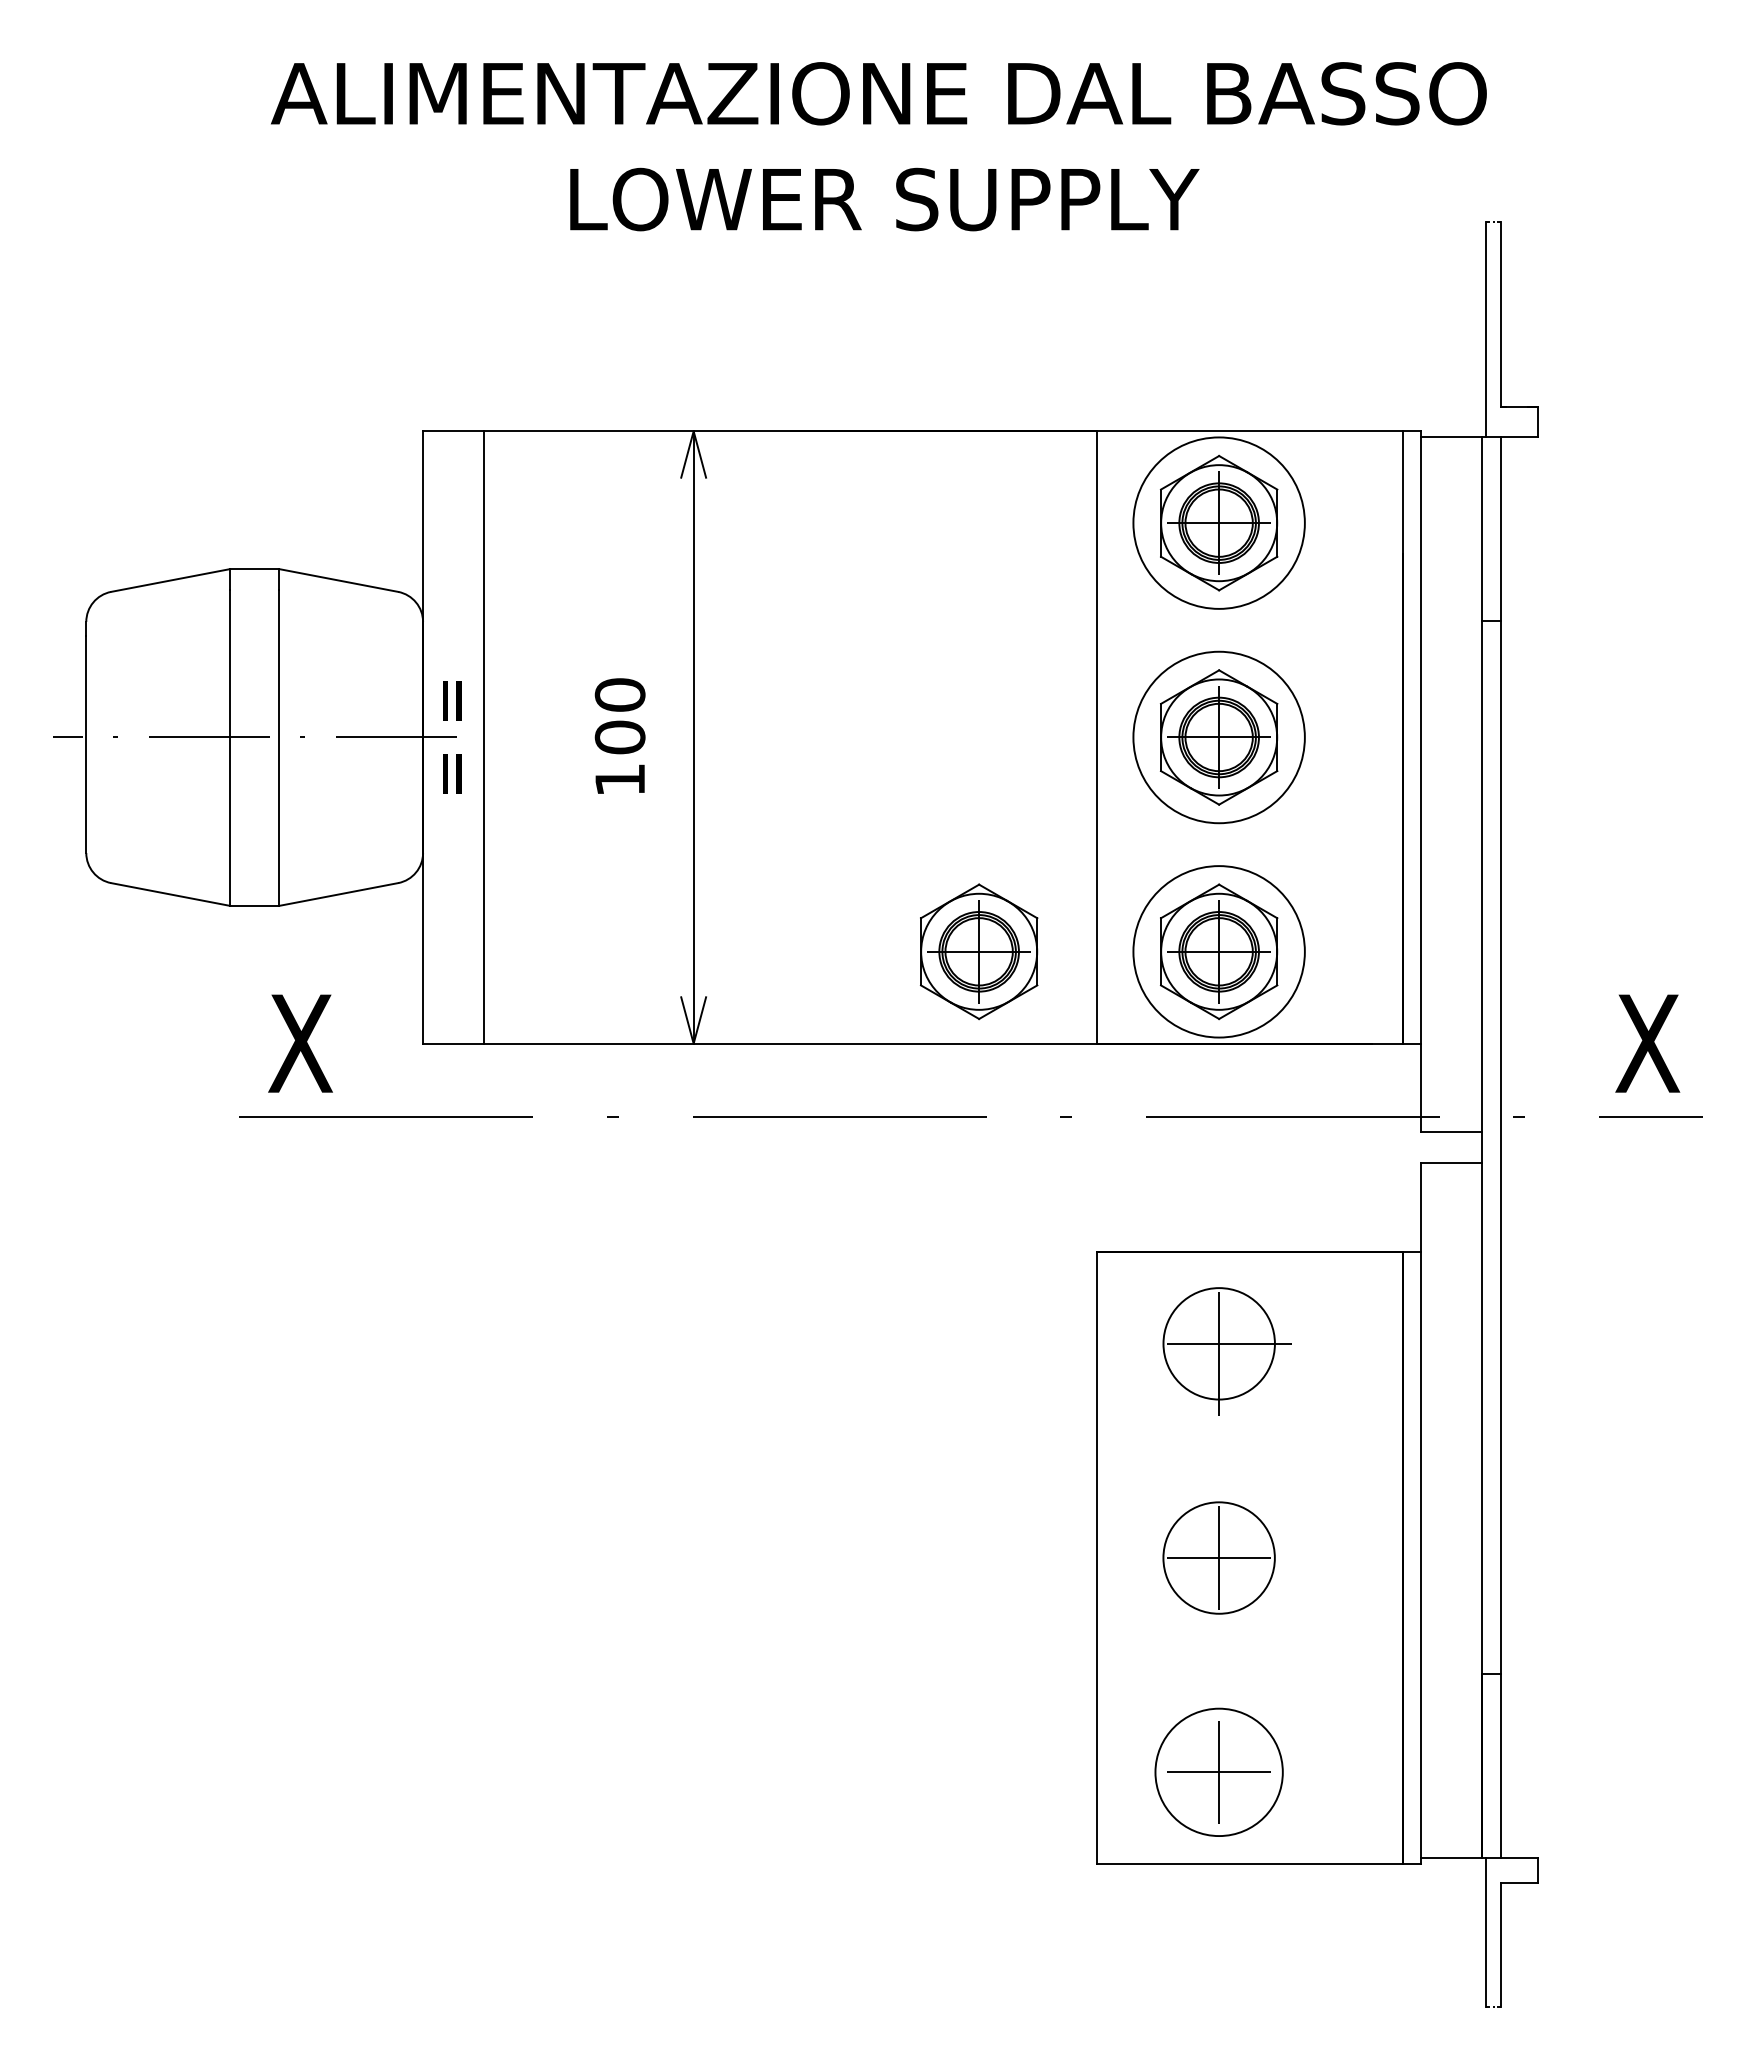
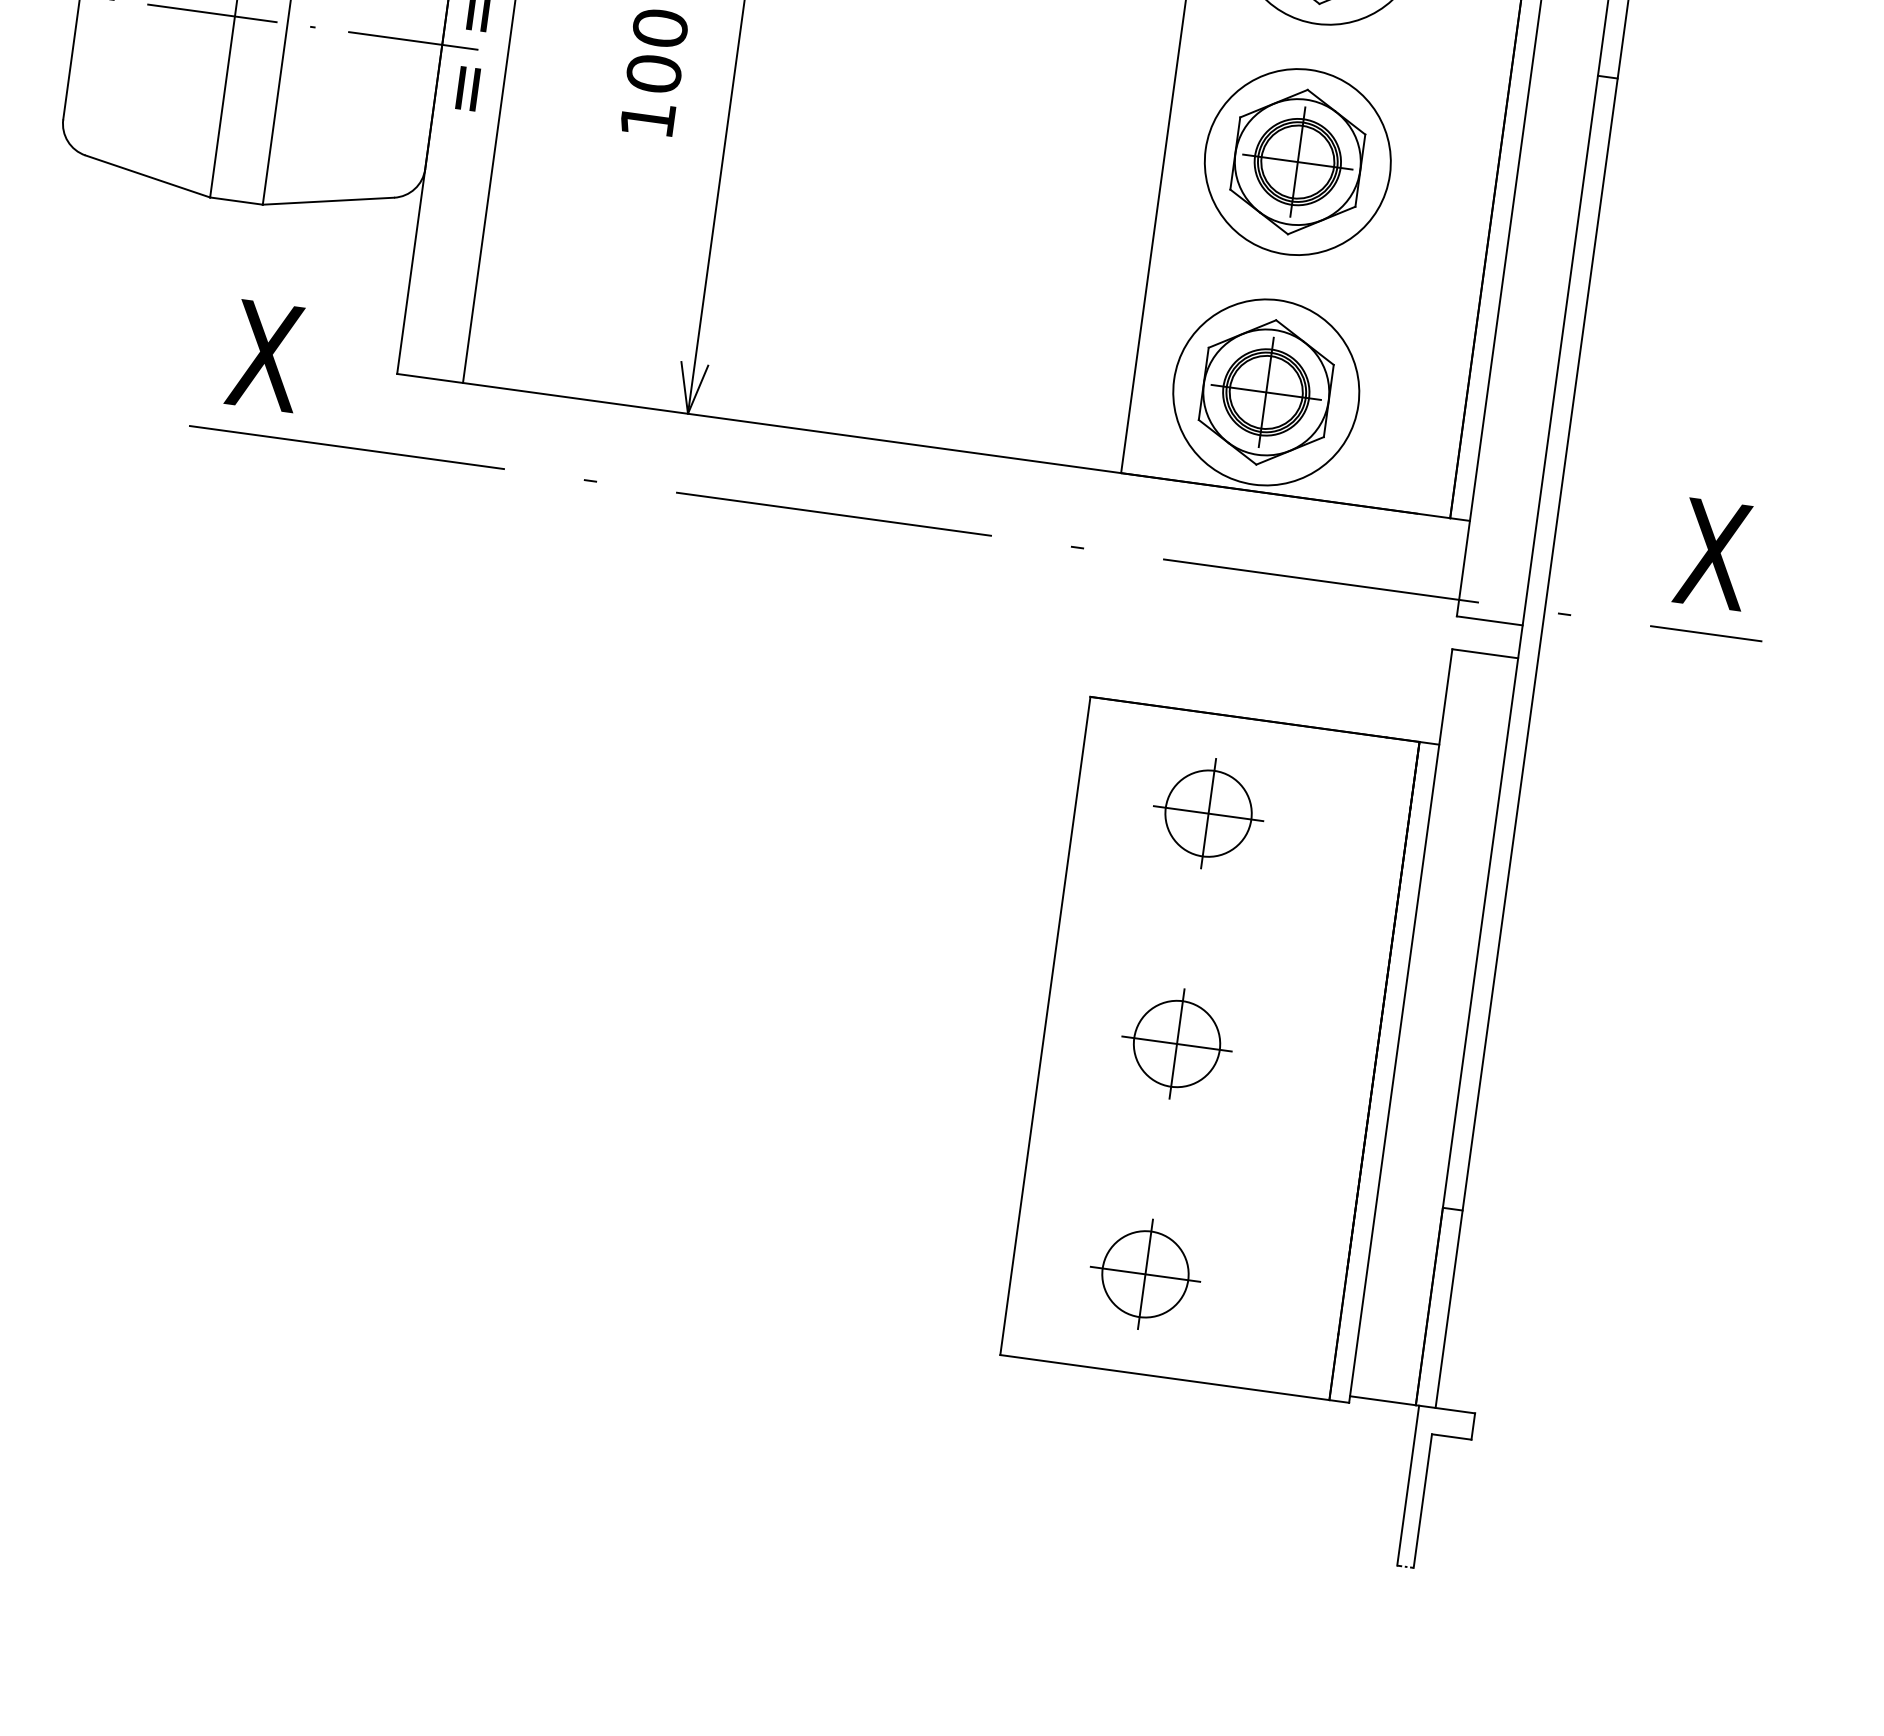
part: (979, 951) -> (1008, 356), removed
part: (1218, 1343) -> (1207, 813), size x0.71
circle: (1218, 1557) -> (1176, 1043), size x0.71
circle: (1218, 1772) -> (1144, 1274), size x0.62

